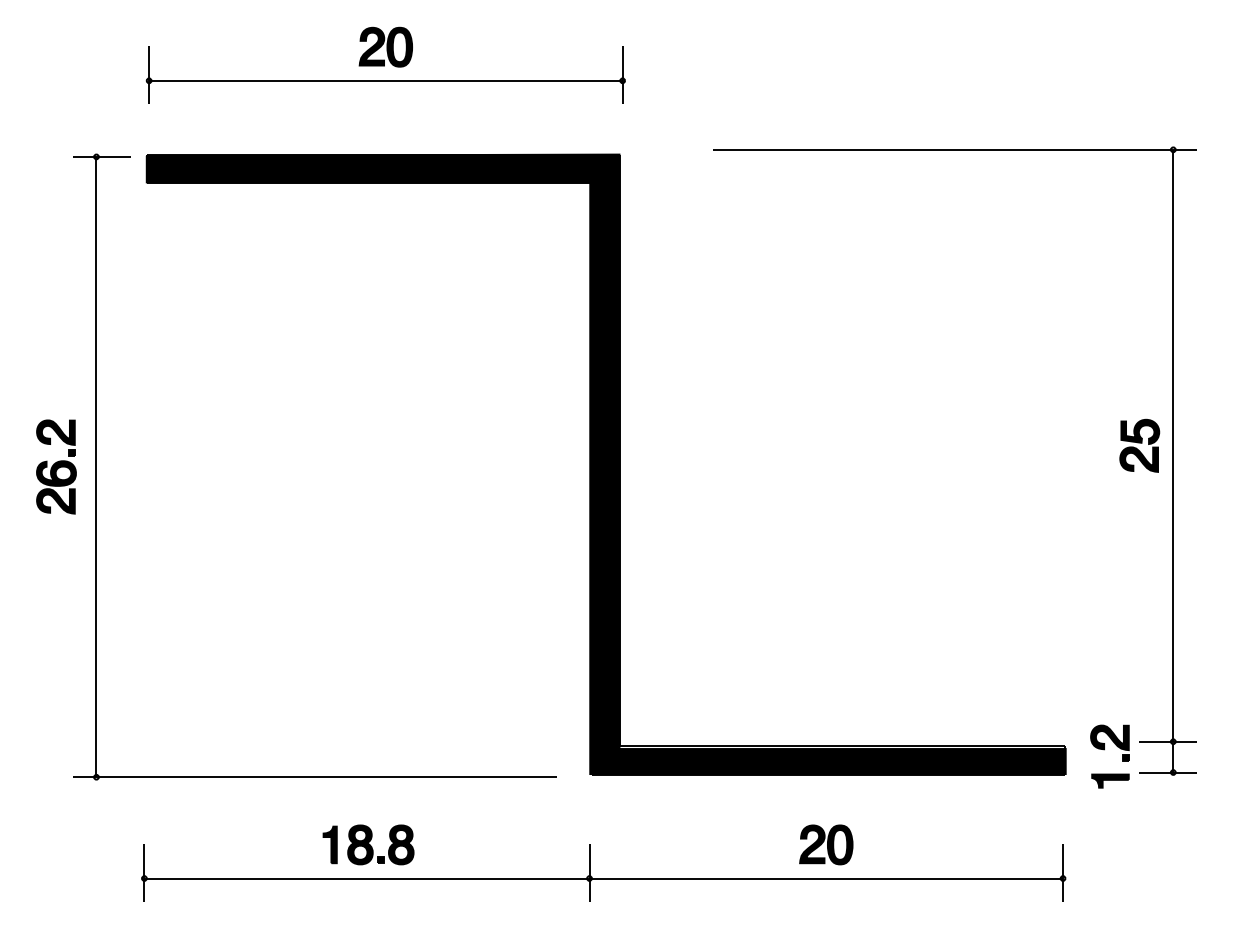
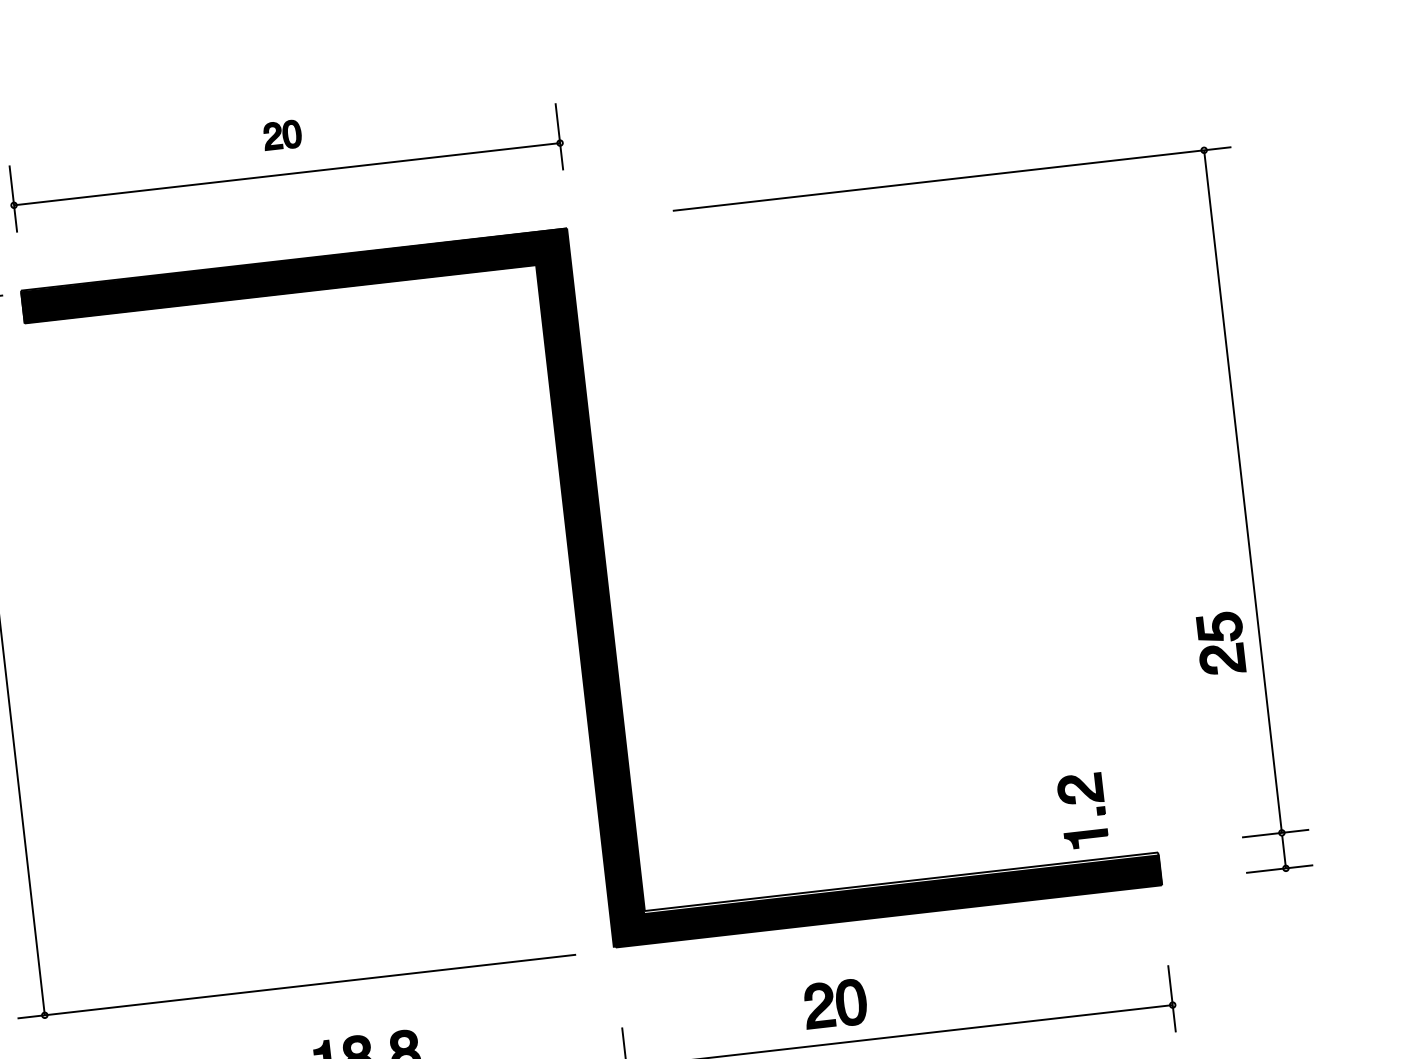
part: (385, 46) -> (282, 134), size x0.6
part: (1139, 445) -> (1220, 643), moved
part: (1104, 750) -> (1075, 804), moved
part: (826, 844) -> (835, 1003), moved

